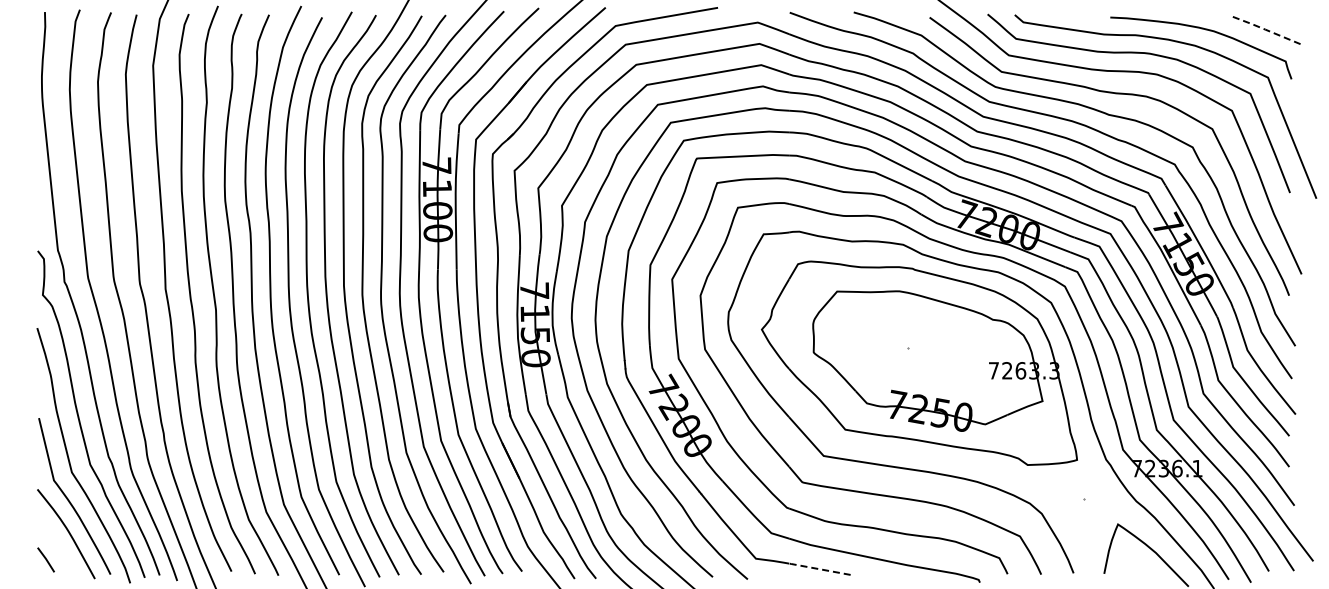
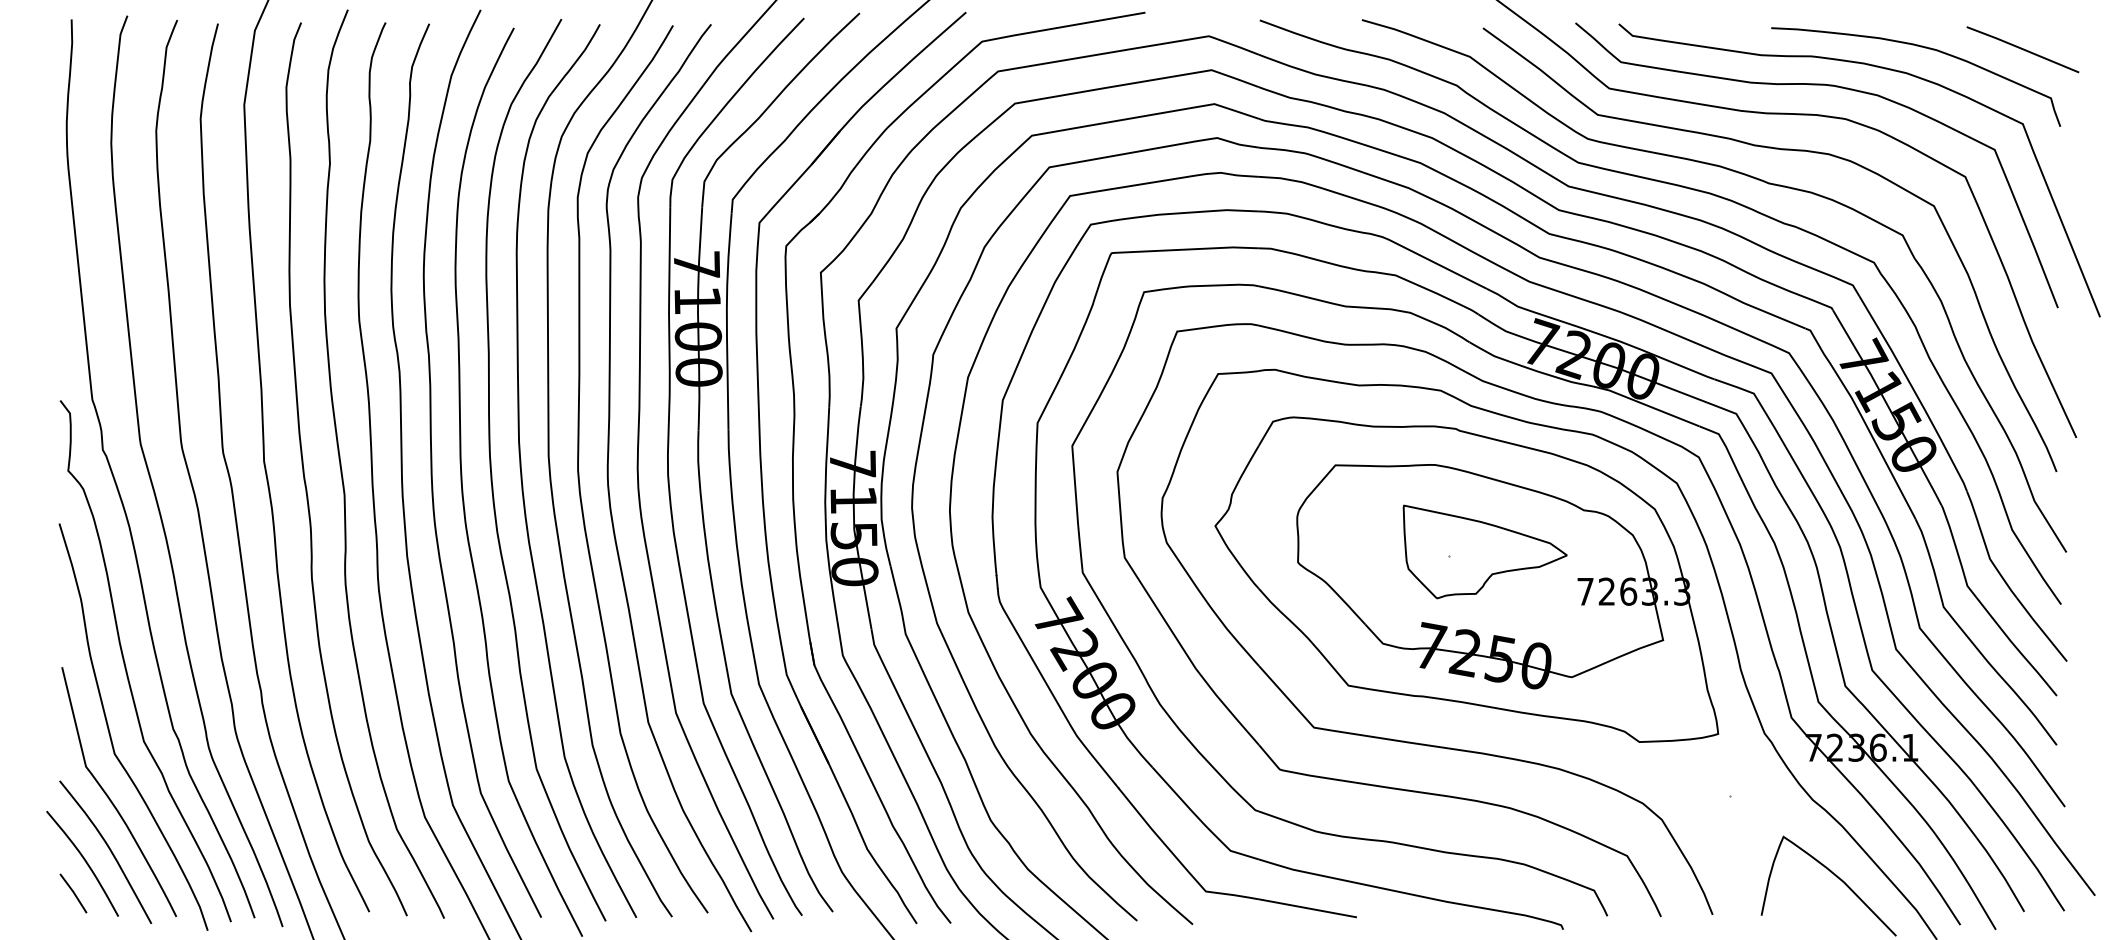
line: (1268, 30) -> (2023, 48), dashed -> solid
part: (930, 345) -> (1484, 551), added
curve: (53, 541) -> (85, 864), added
line: (818, 569) -> (1305, 908), dashed -> solid

